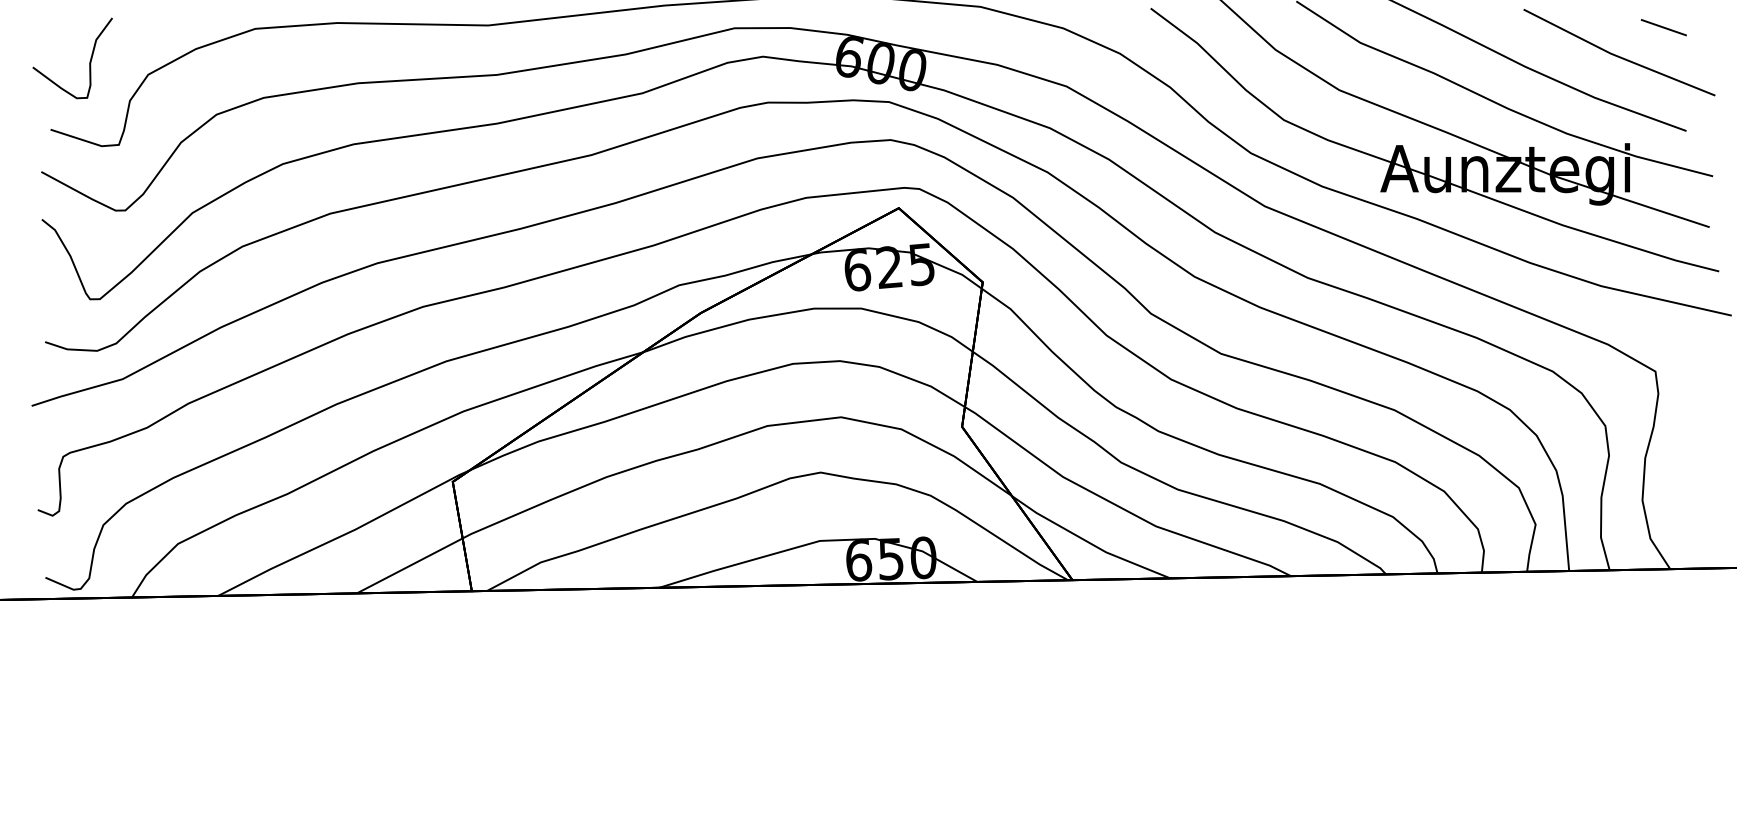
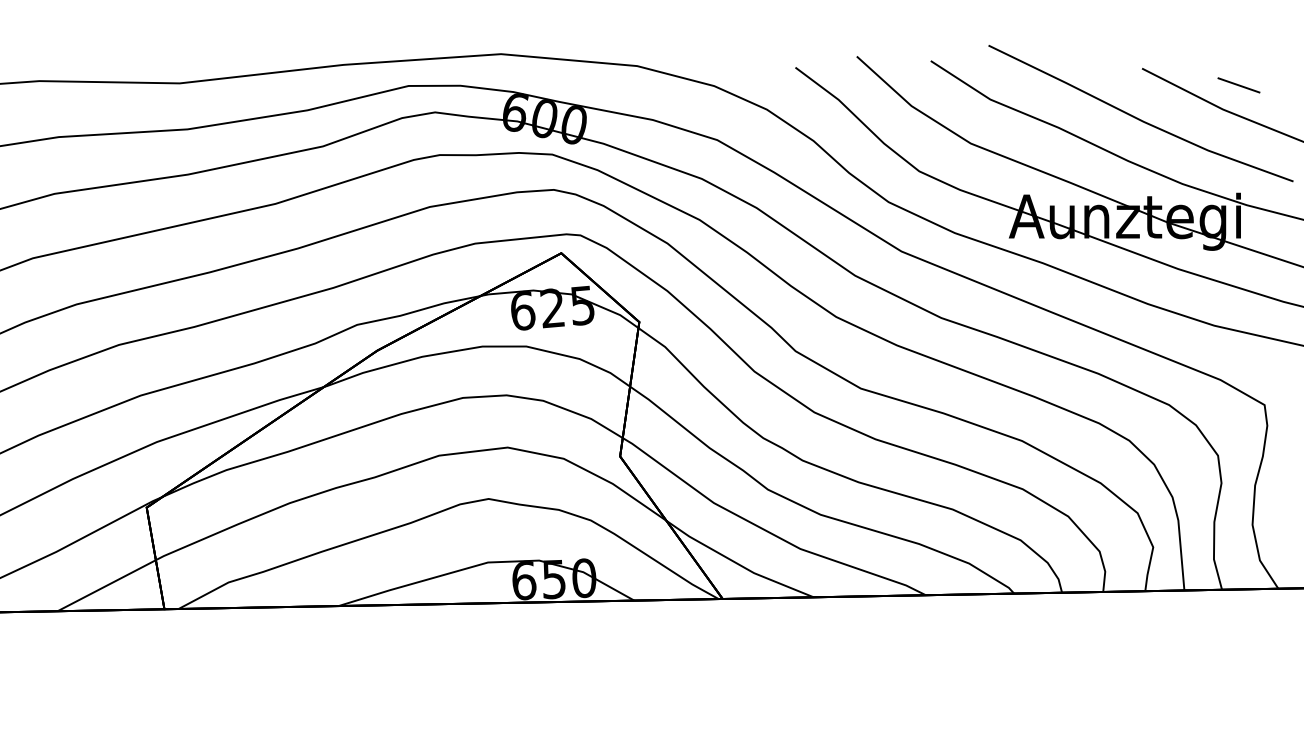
line: (1663, 27) -> (1238, 85), moved

